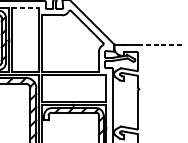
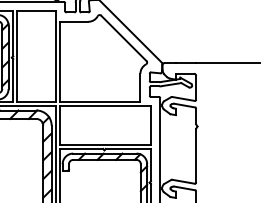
line: (26, 8) -> (37, 11), dashed -> solid
line: (160, 44) -> (228, 63), dashed -> solid

